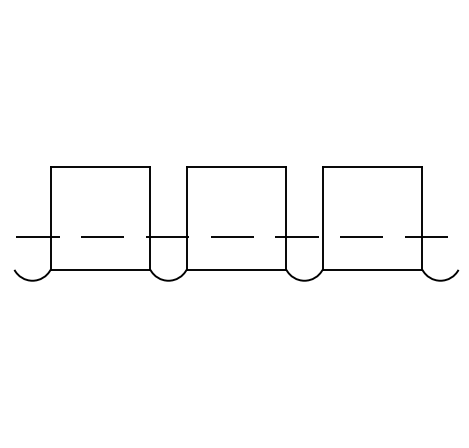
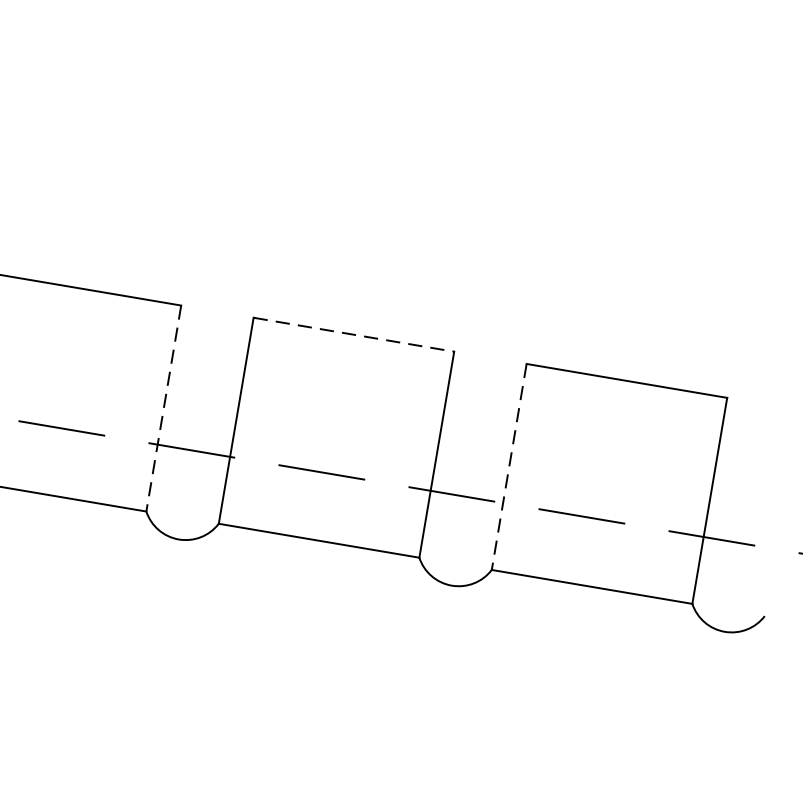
line: (236, 167) -> (353, 335), solid -> dashed
line: (150, 219) -> (163, 410), solid -> dashed
line: (322, 219) -> (508, 468), solid -> dashed

